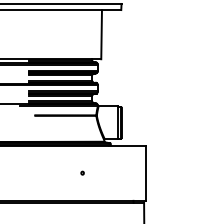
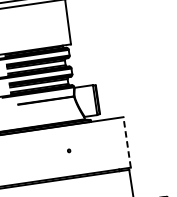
line: (146, 173) -> (127, 142), solid -> dashed

